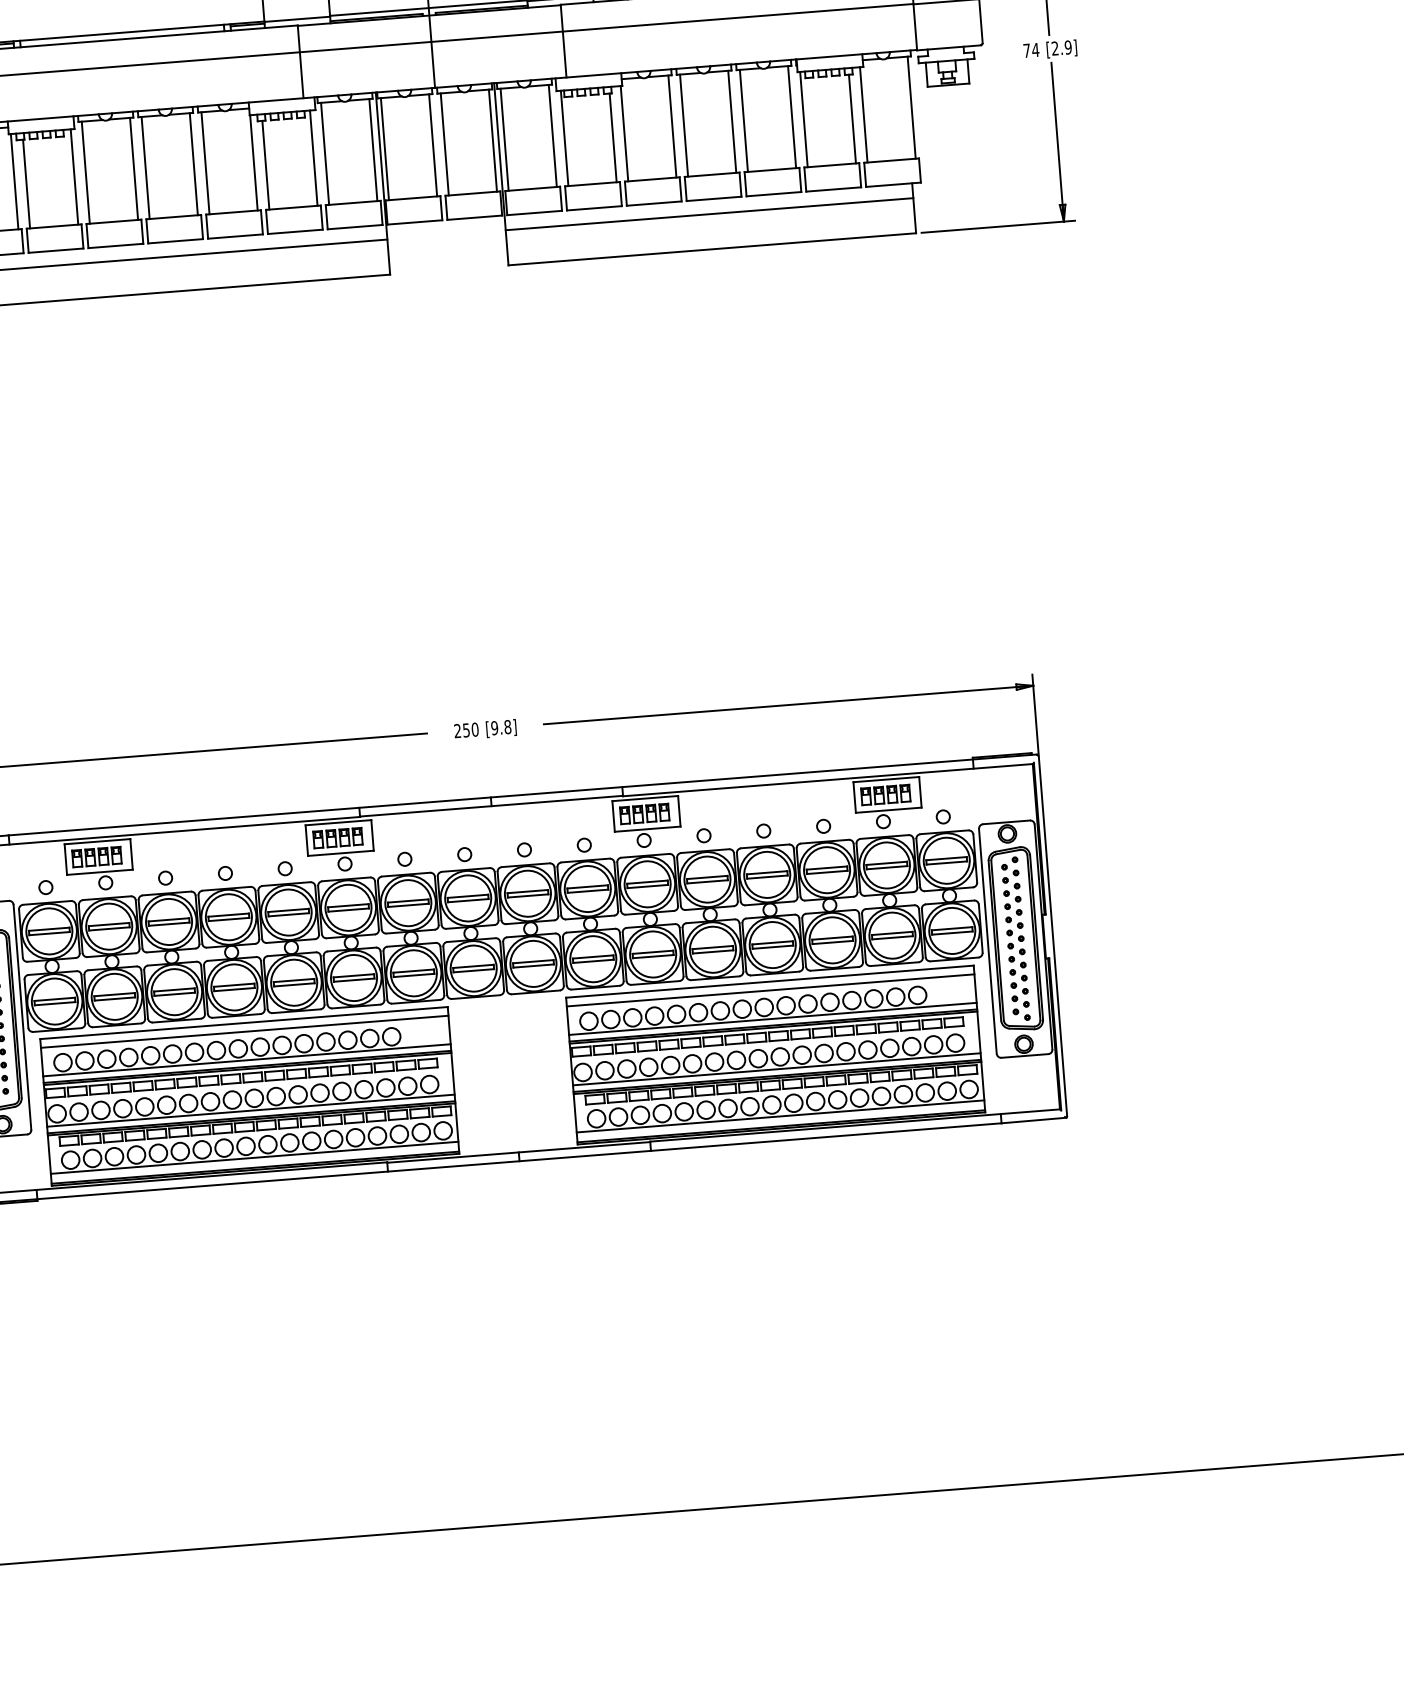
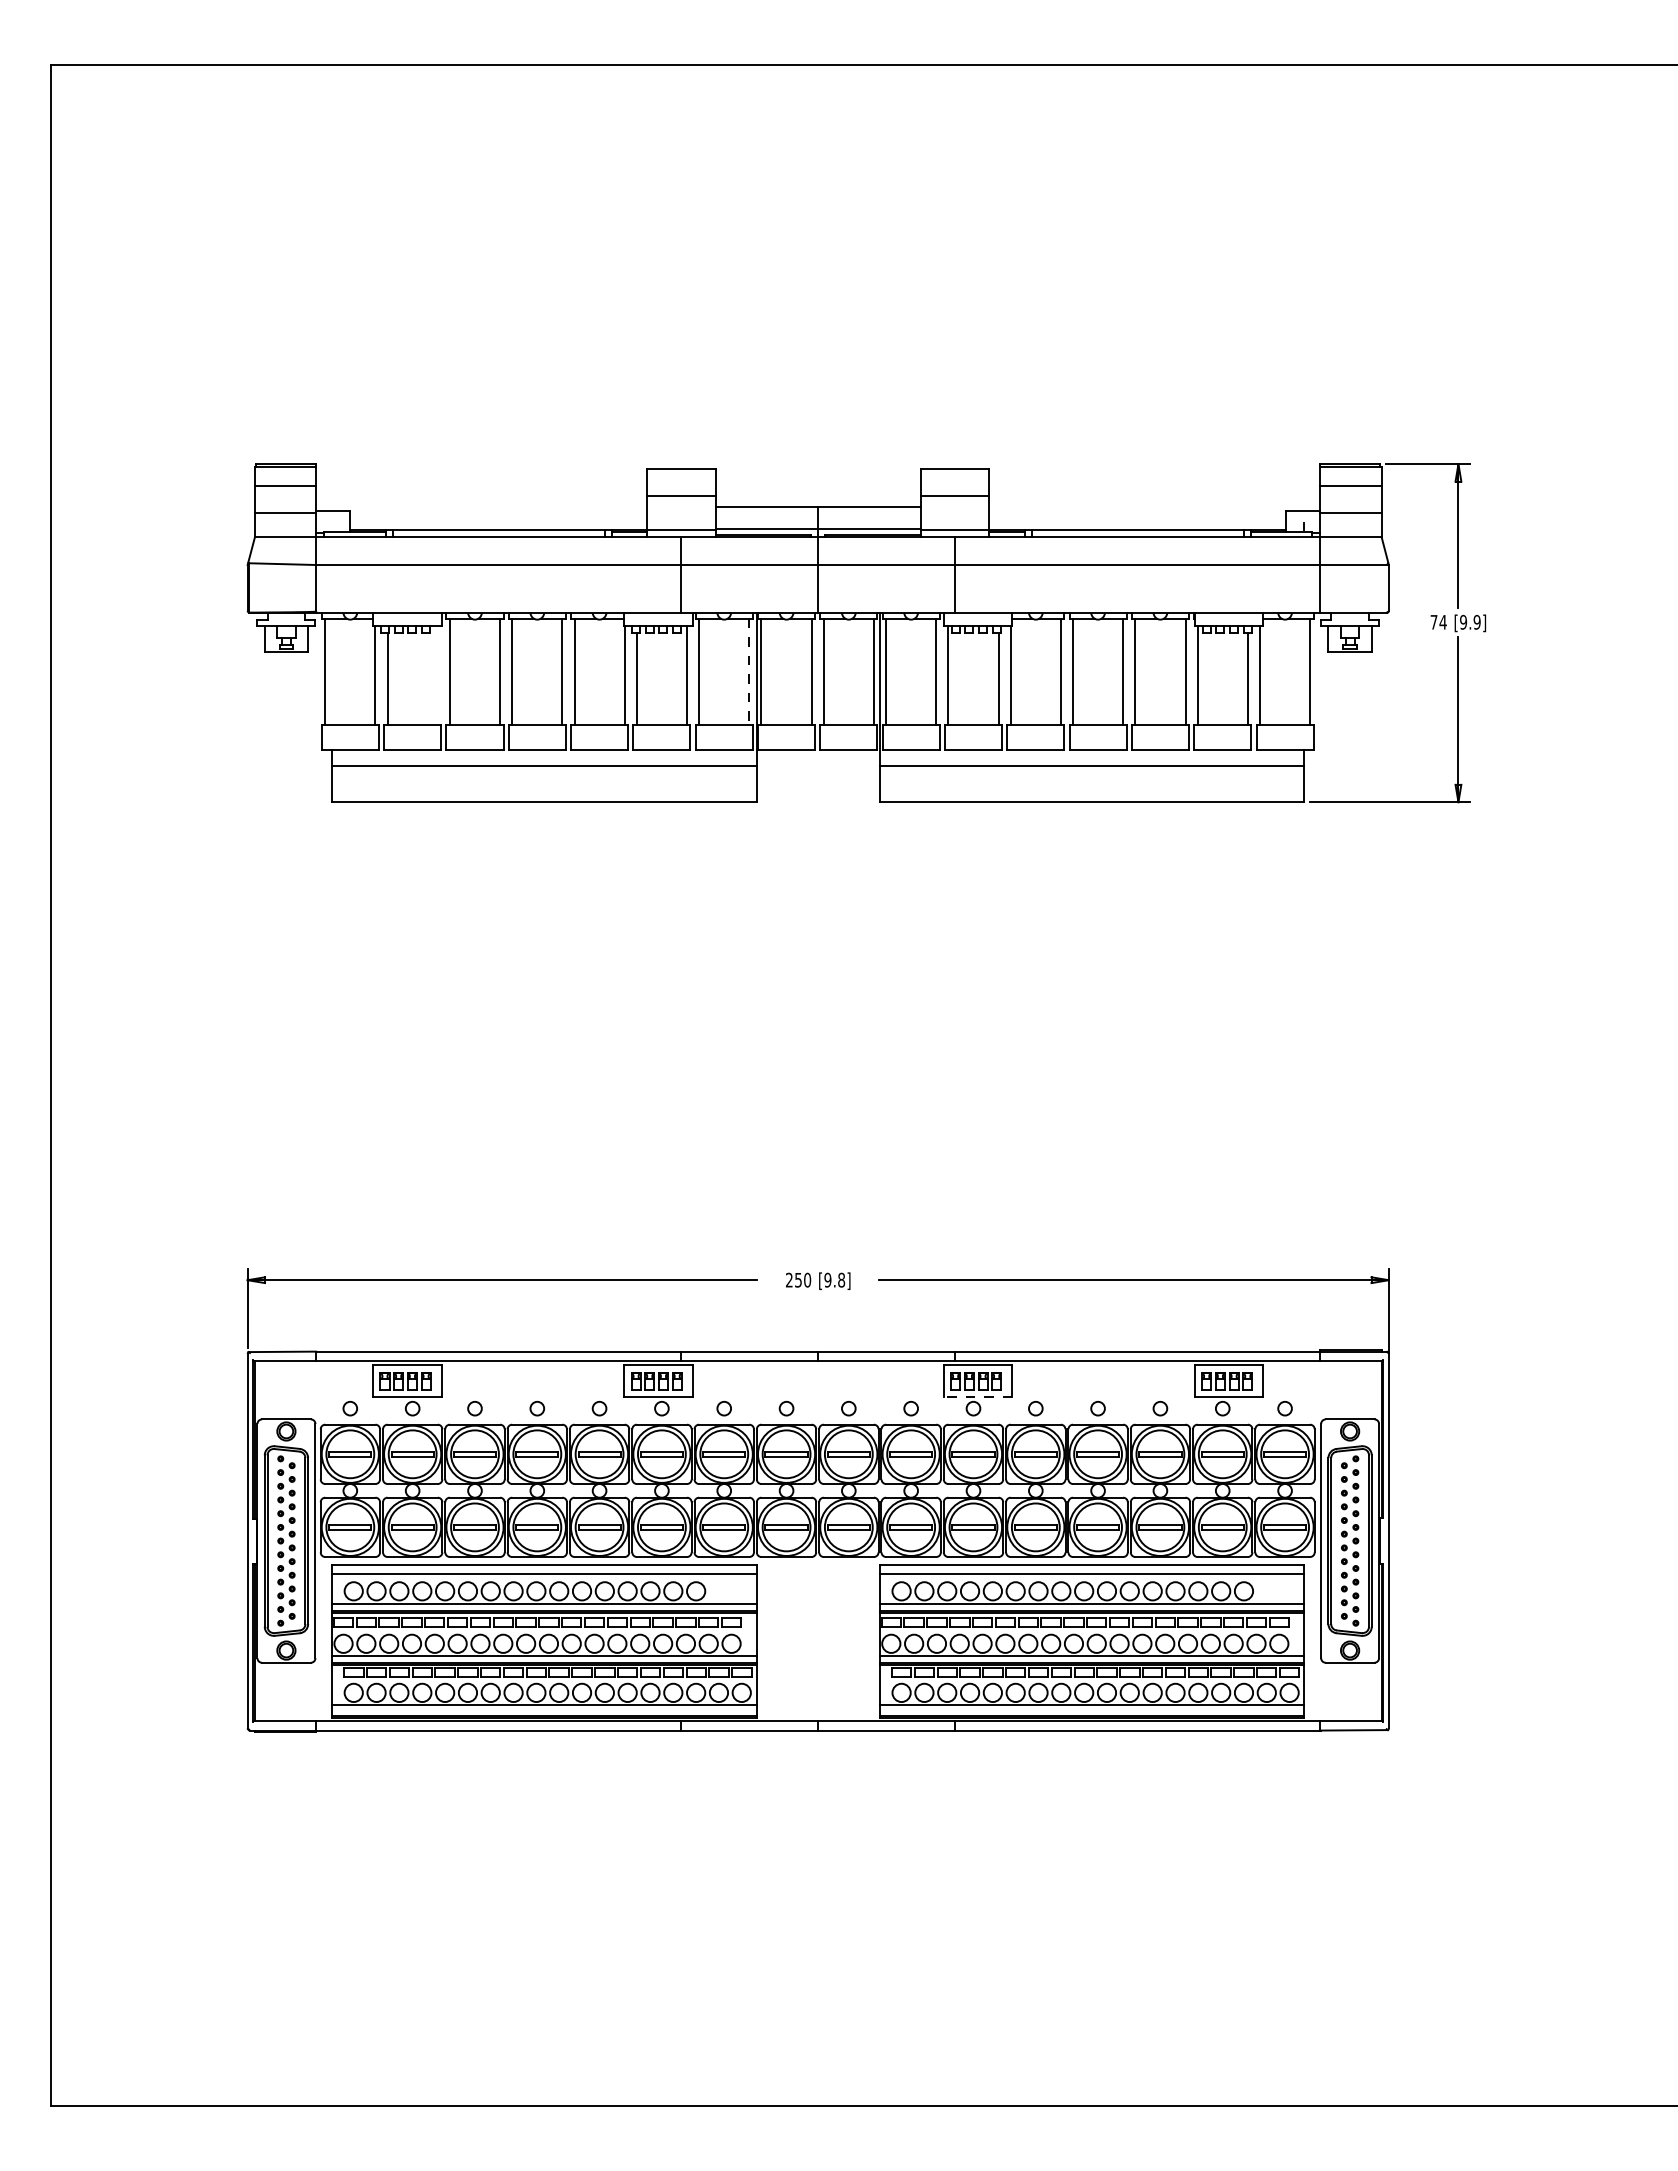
text: (1055, 48) -> (1463, 622), [2.9] -> [9.9]
line: (373, 150) -> (749, 672), solid -> dashed
line: (74, 177) -> (437, 675), removed
line: (647, 829) -> (977, 1397), solid -> dashed

